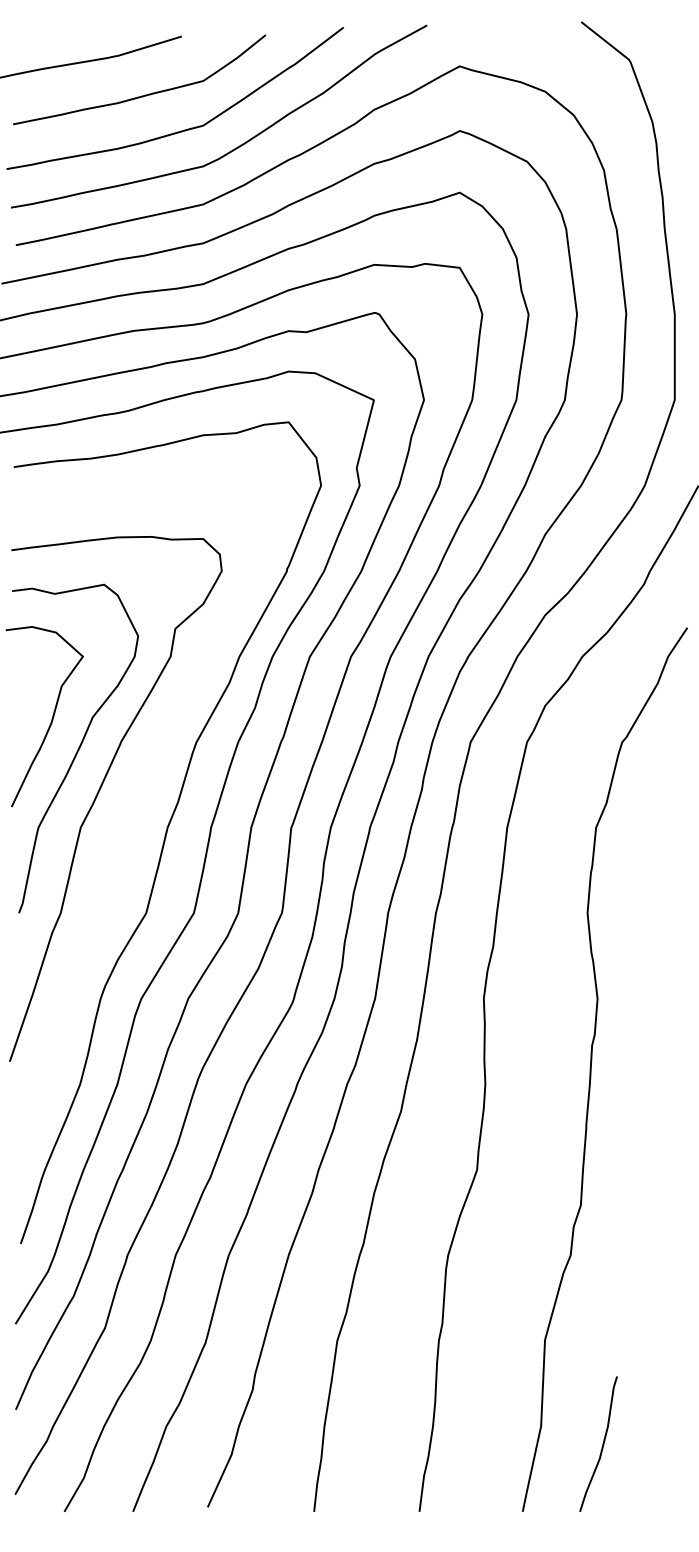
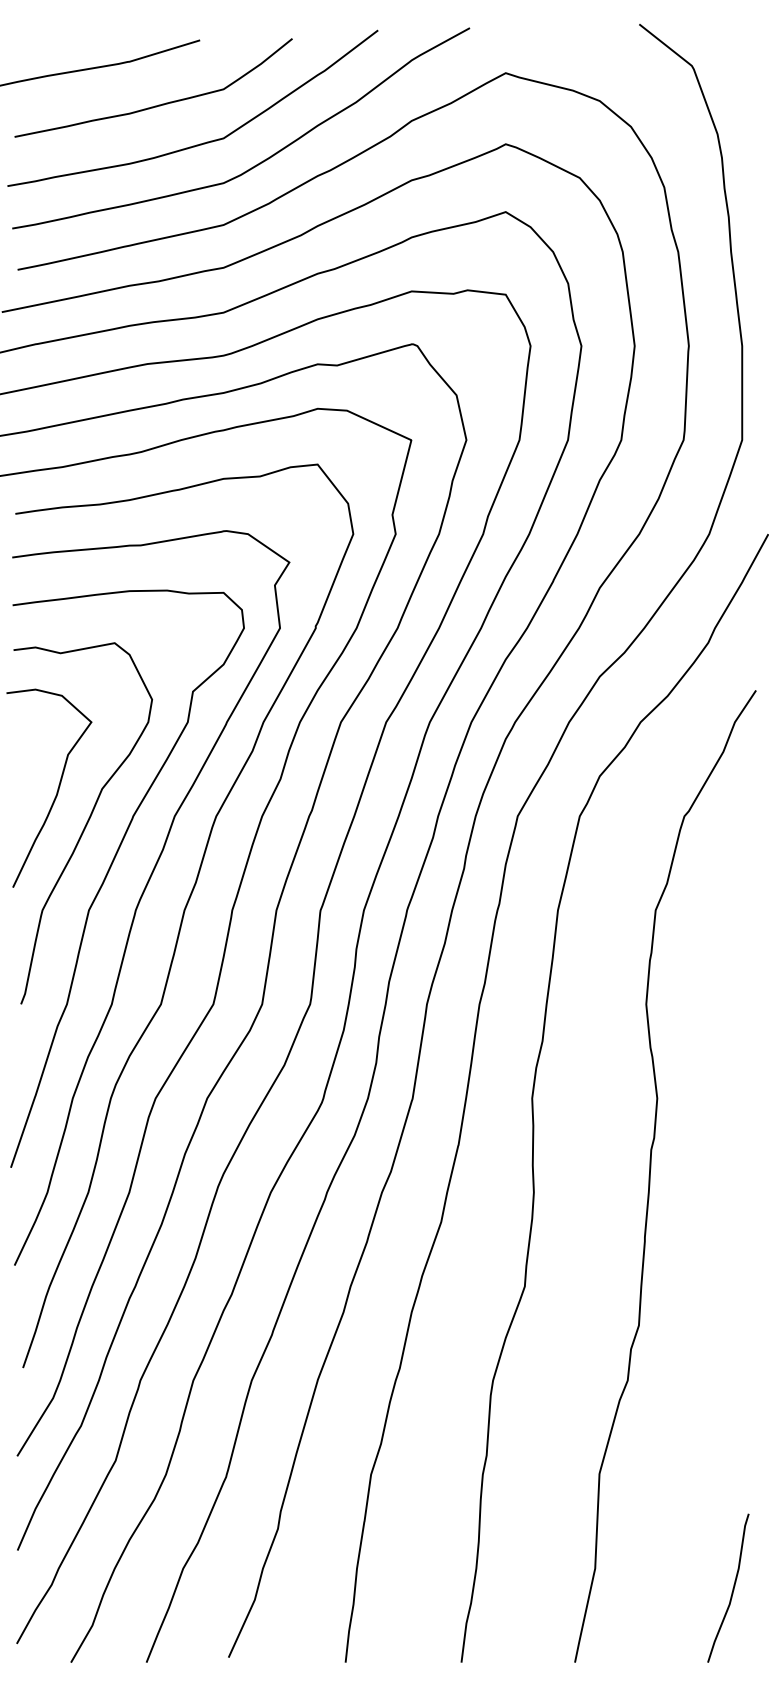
curve: (130, 813) -> (143, 894), added
curve: (602, 1444) -> (732, 1588), moved

